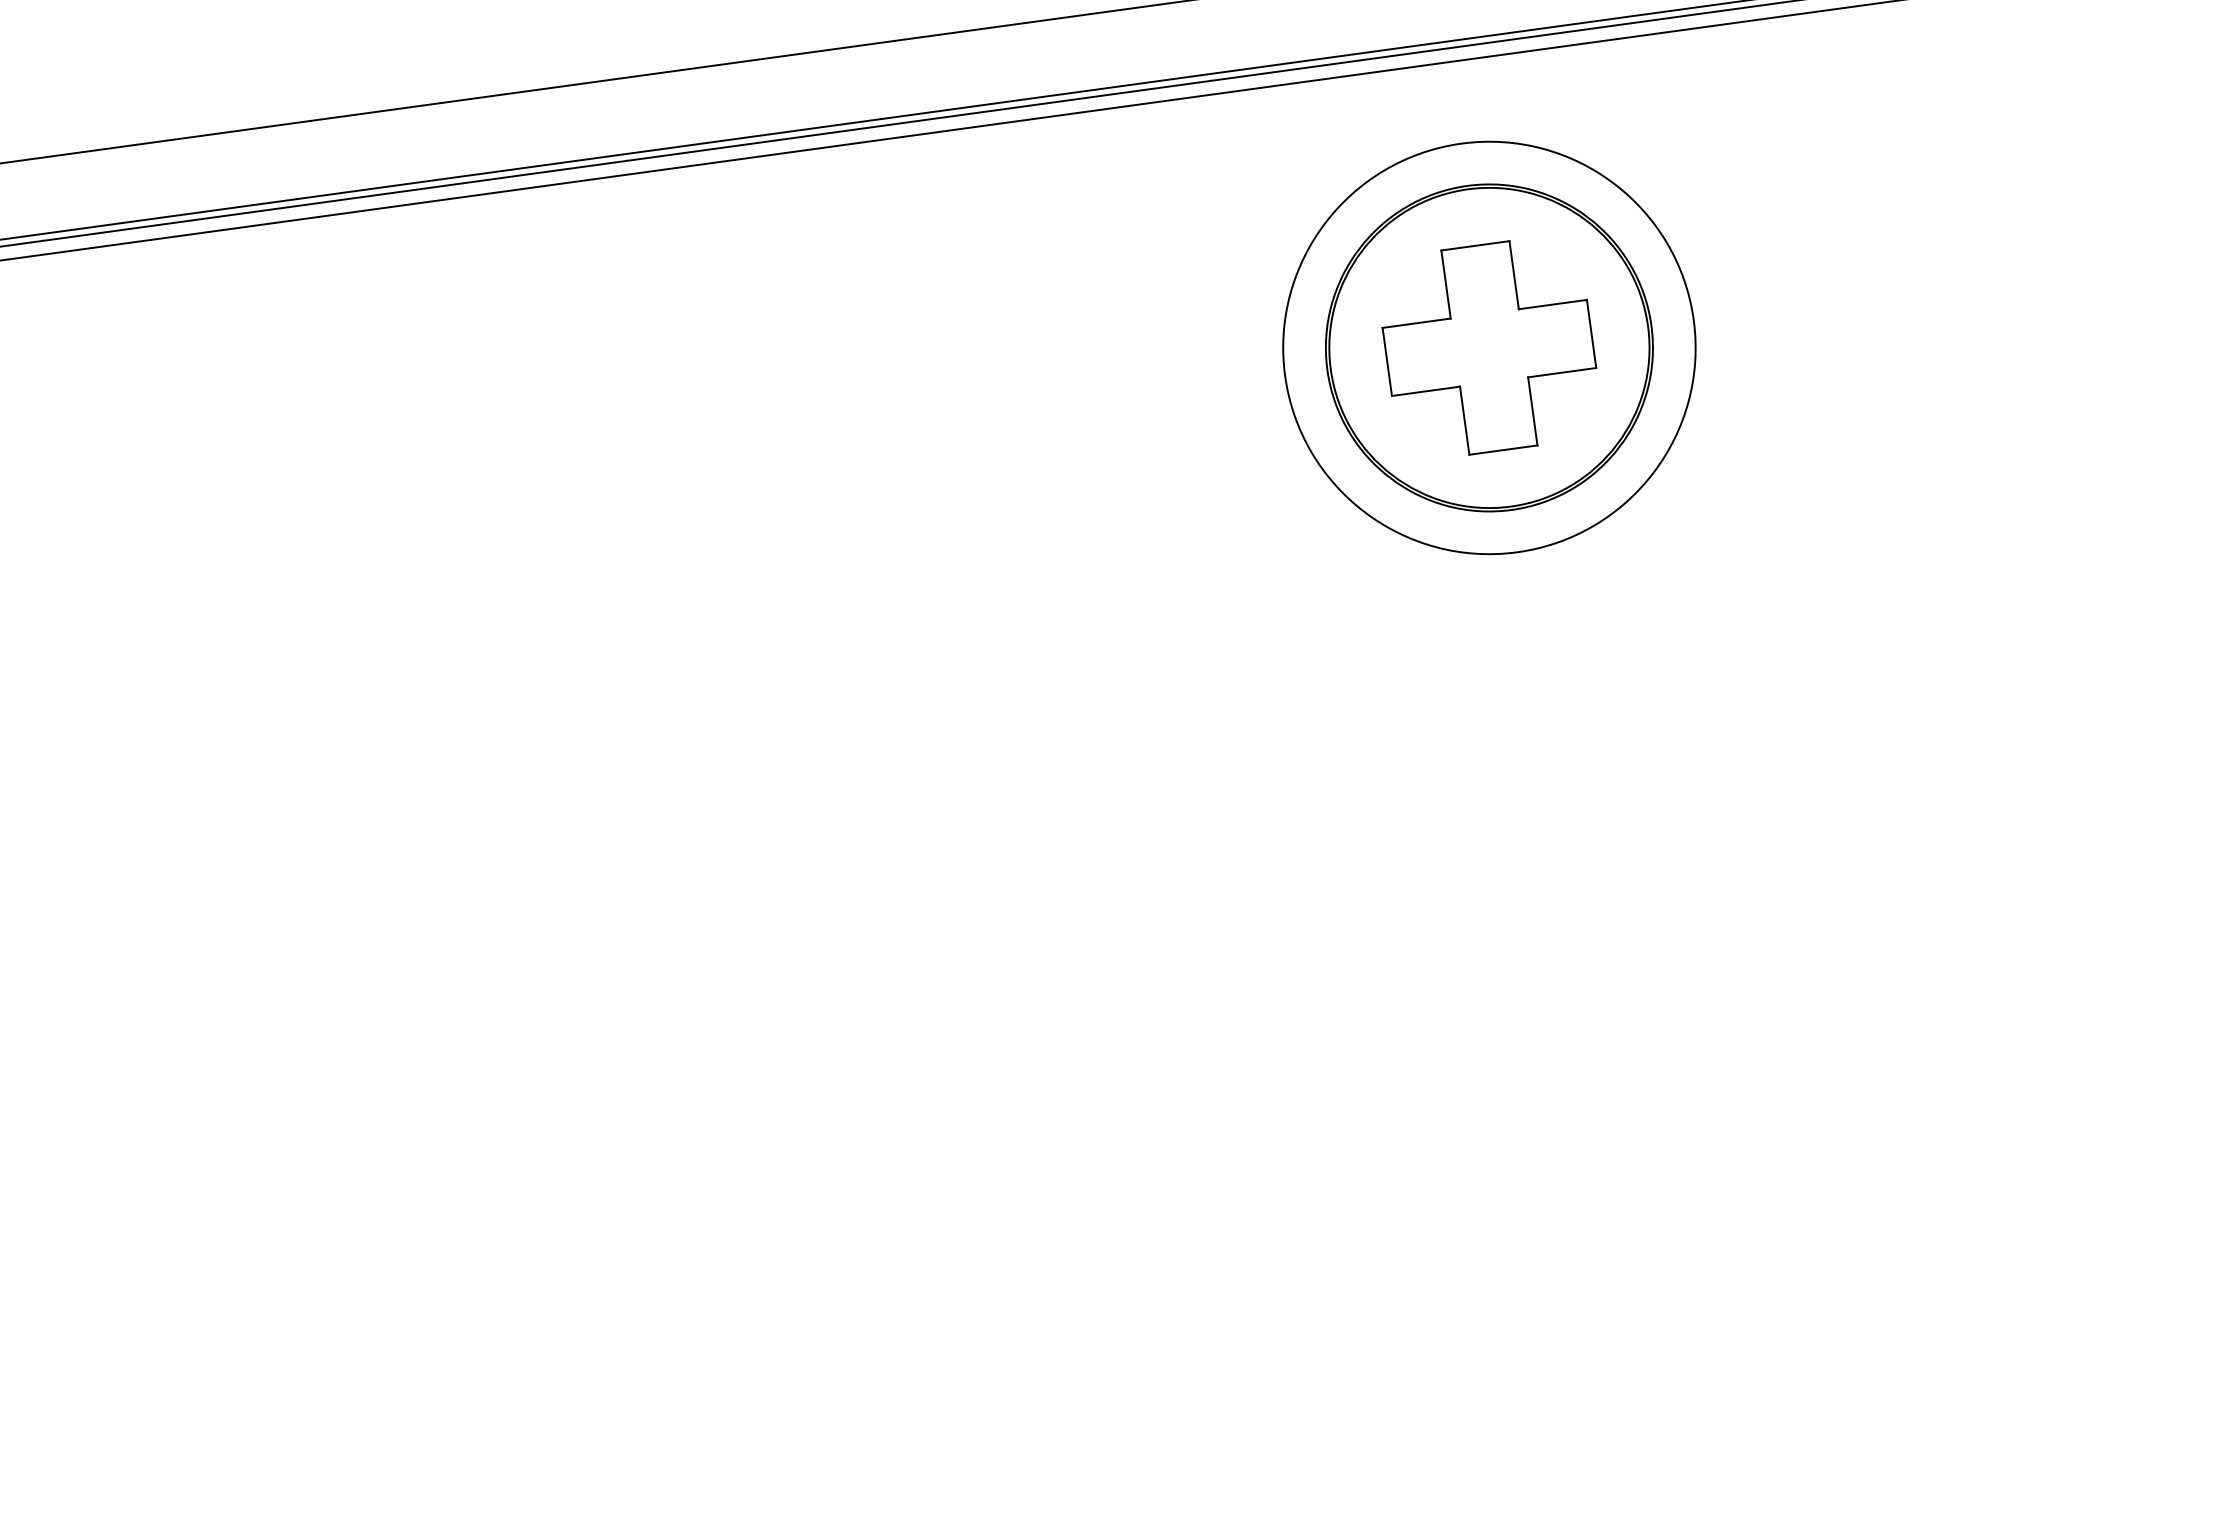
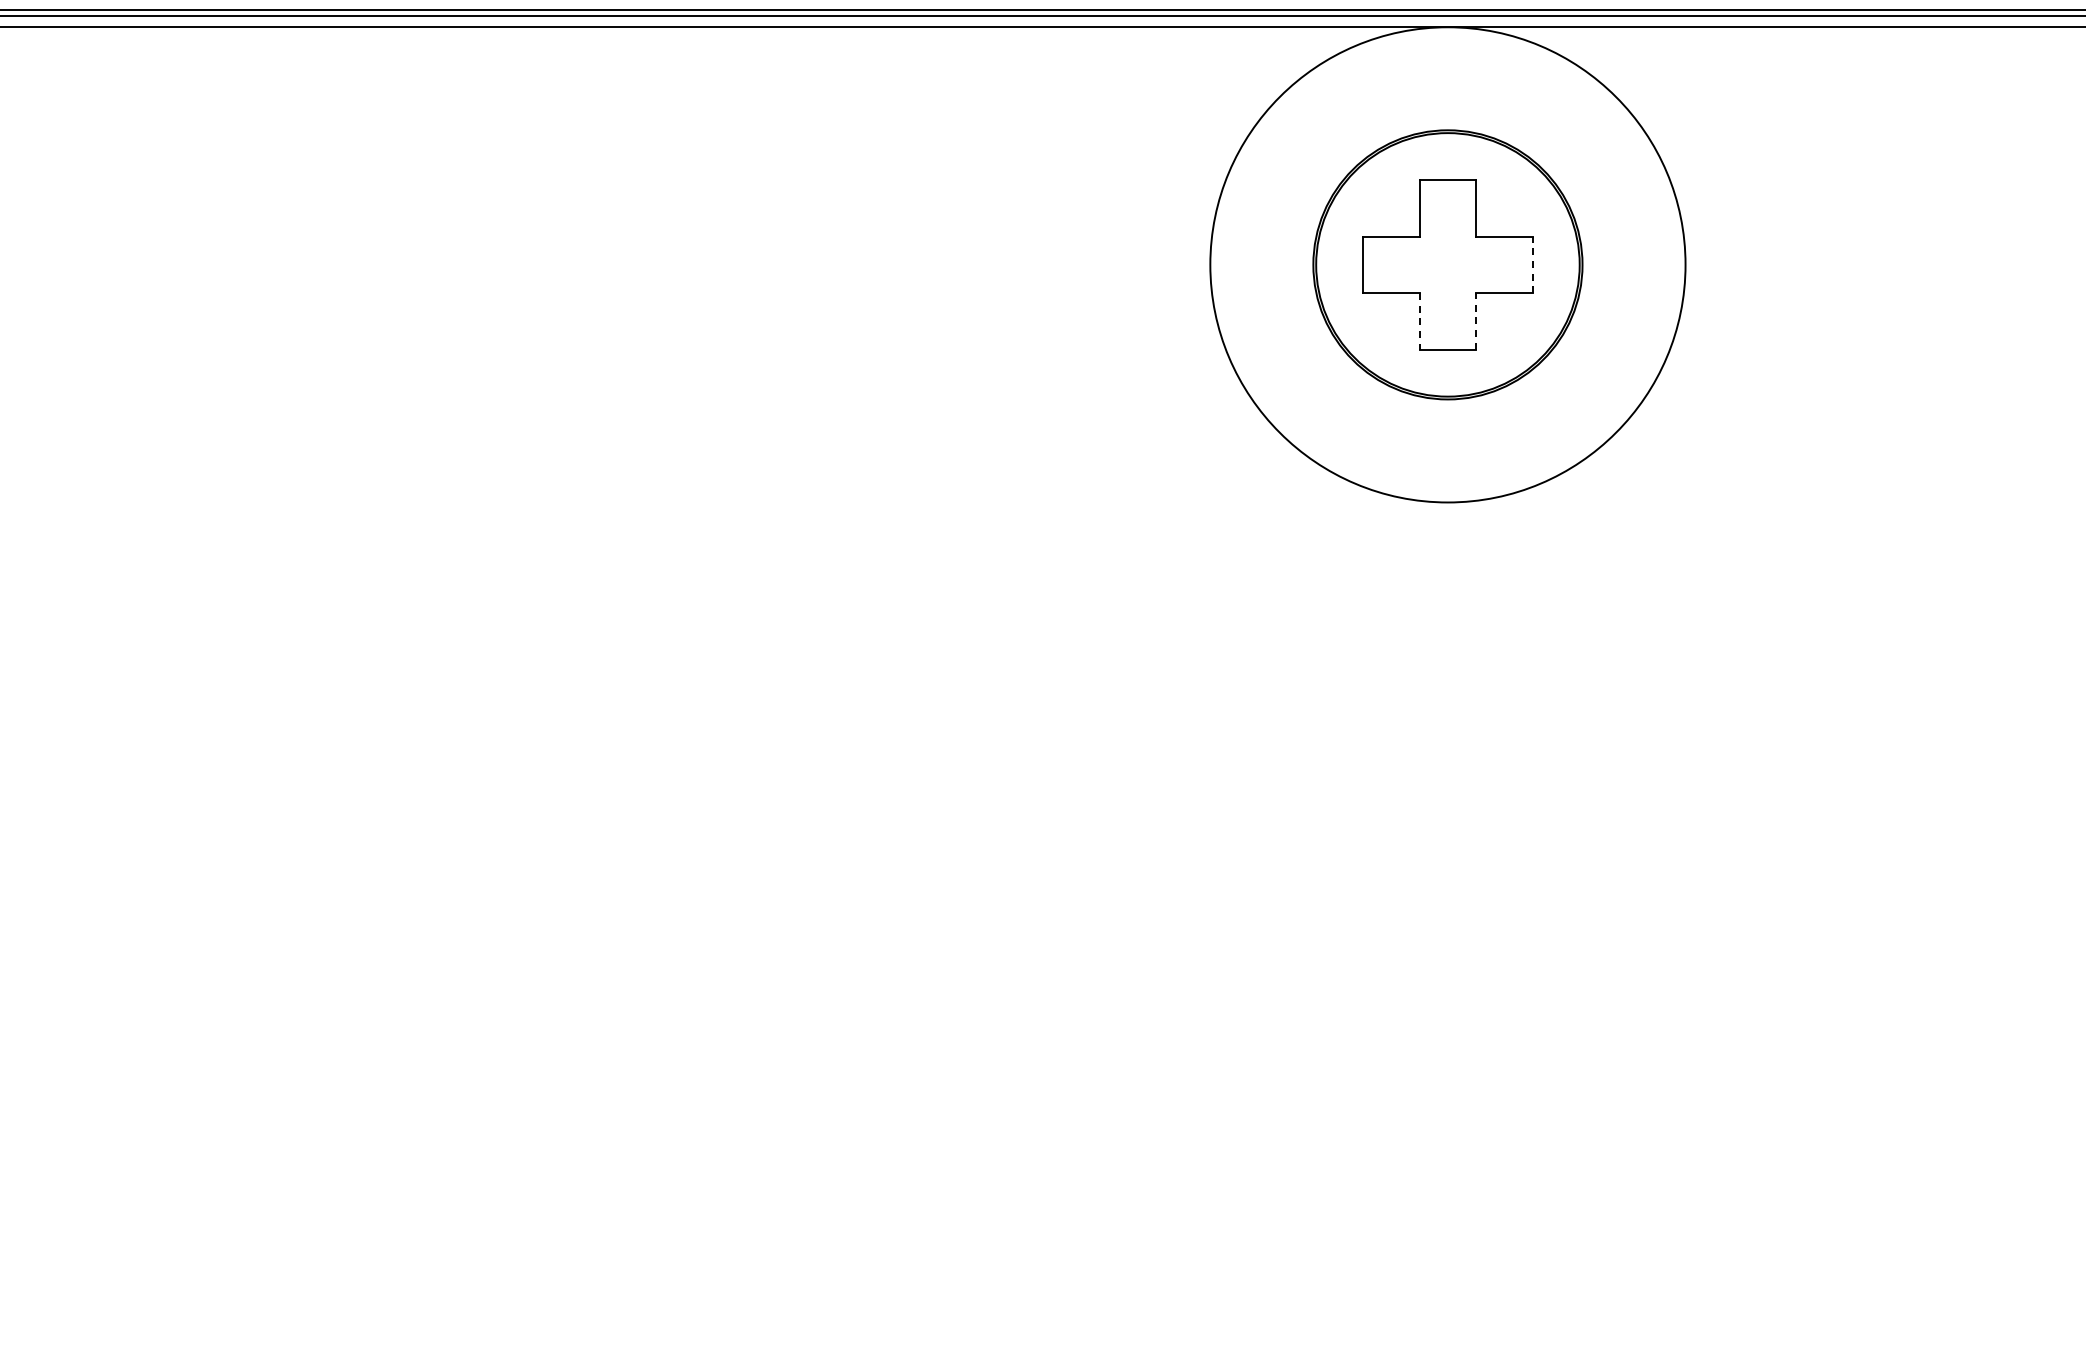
line: (1591, 333) -> (1532, 264), solid -> dashed
circle: (1488, 347) -> (1447, 264), size x1.4
line: (1532, 410) -> (1476, 320), solid -> dashed
line: (1464, 420) -> (1419, 321), solid -> dashed

